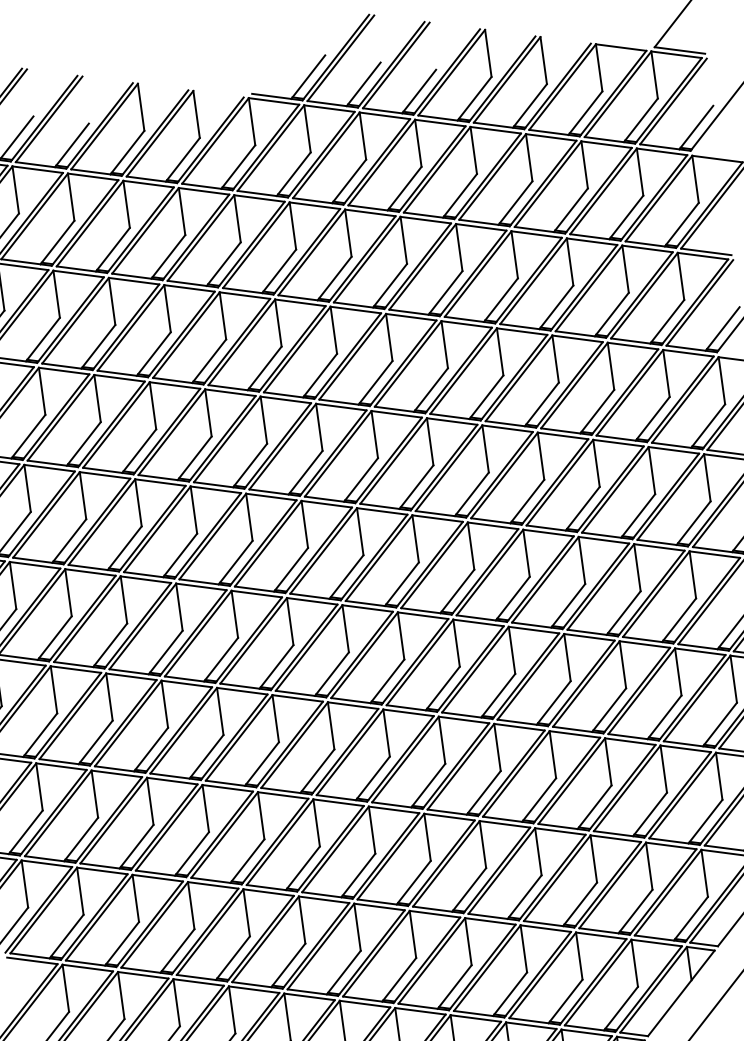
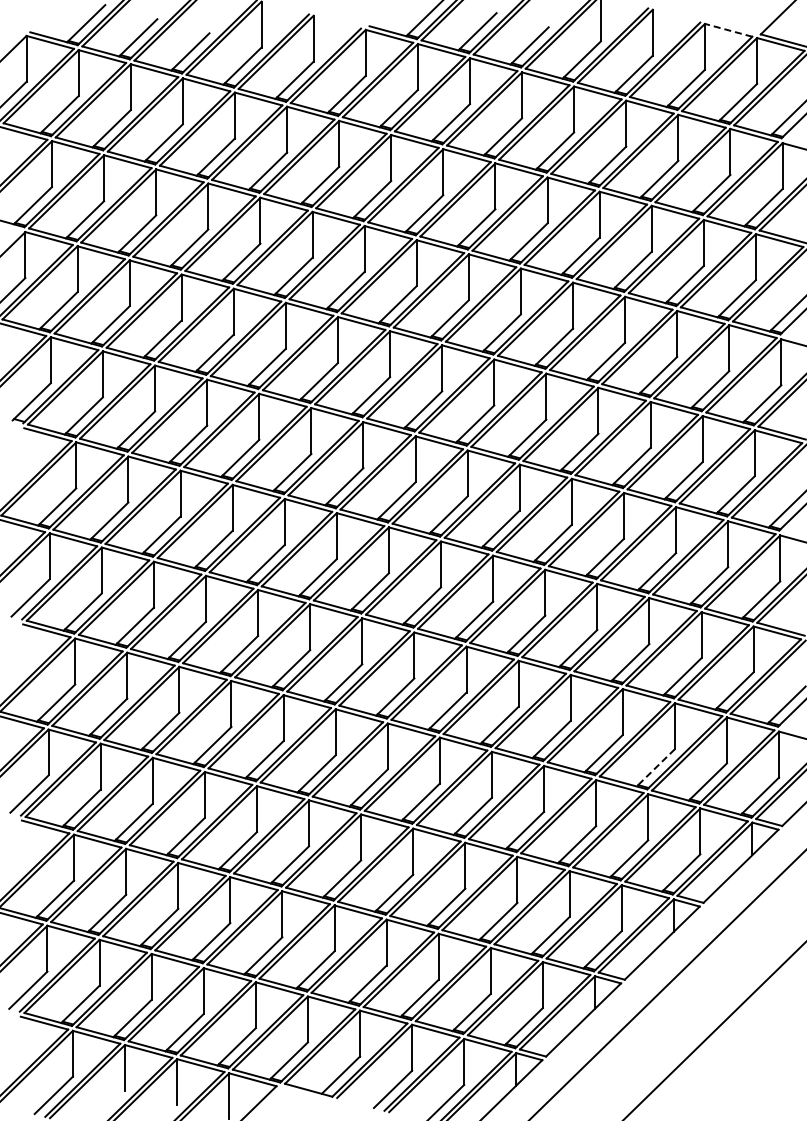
line: (621, 47) -> (728, 30), solid -> dashed
line: (649, 814) -> (655, 767), solid -> dashed

